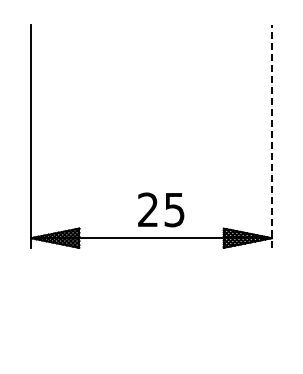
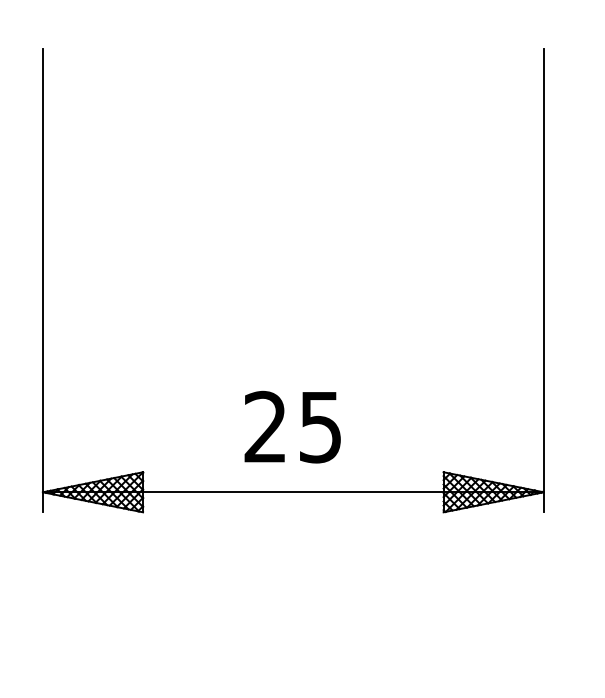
line: (271, 136) -> (543, 280), dashed -> solid
text: (161, 209) -> (293, 426), moved

